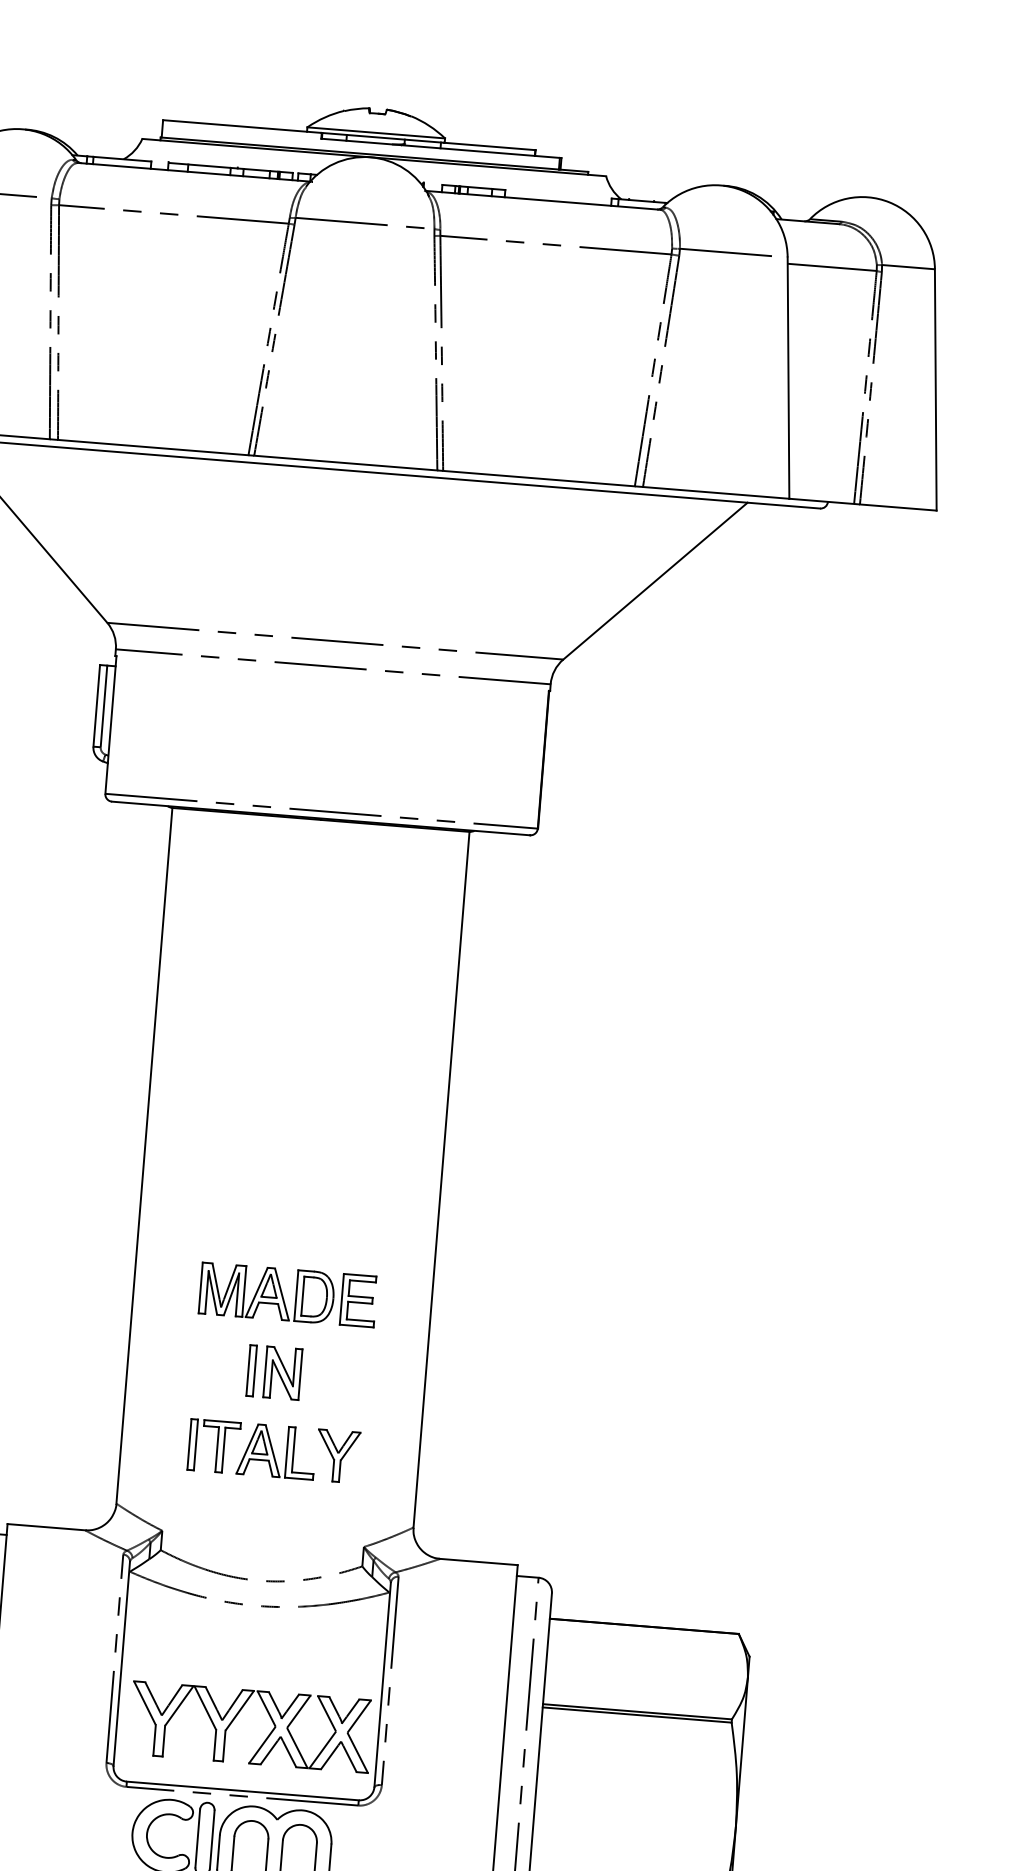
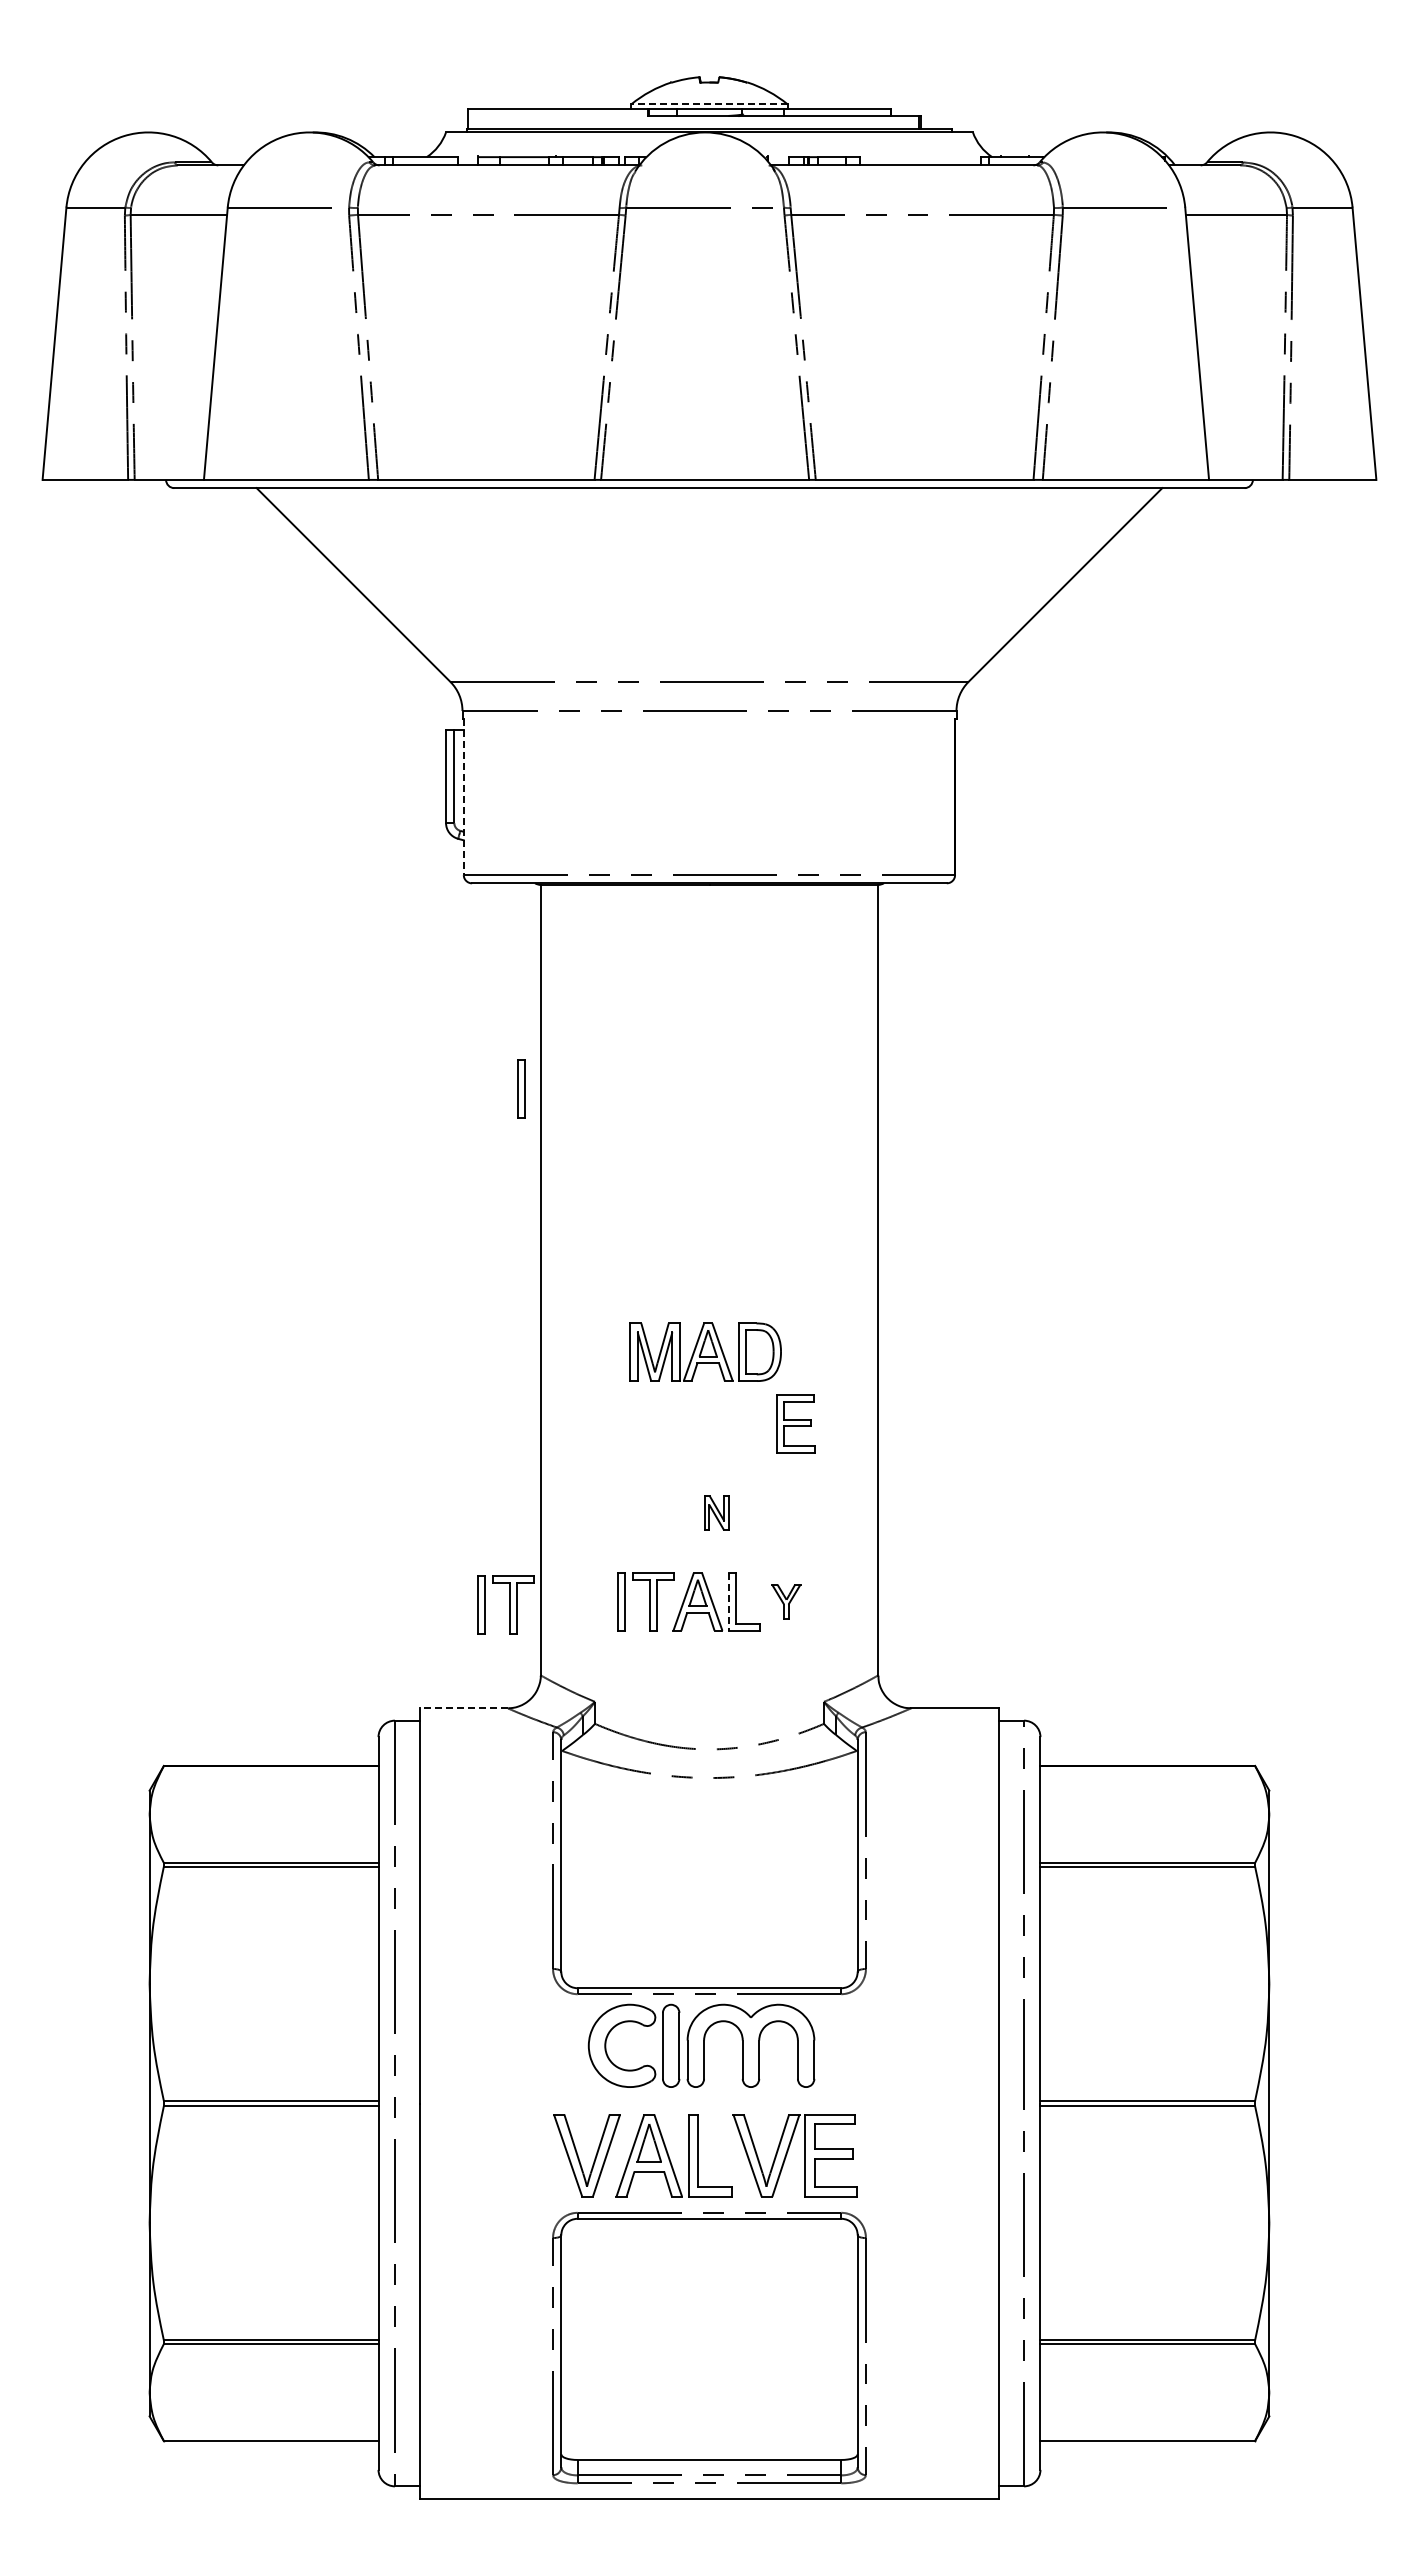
line: (376, 132) -> (709, 104), solid -> dashed
line: (110, 725) -> (463, 797), solid -> dashed
part: (266, 1292) -> (705, 1351), moved
part: (251, 1370) -> (521, 1088), moved
part: (282, 1372) -> (716, 1512), size x0.6
part: (90, 1438) -> (505, 1604), added
line: (286, 1451) -> (728, 1601), solid -> dashed
part: (338, 1456) -> (786, 1601), size x0.6
line: (46, 1527) -> (463, 1708), solid -> dashed
part: (235, 1718) -> (694, 1907), removed

